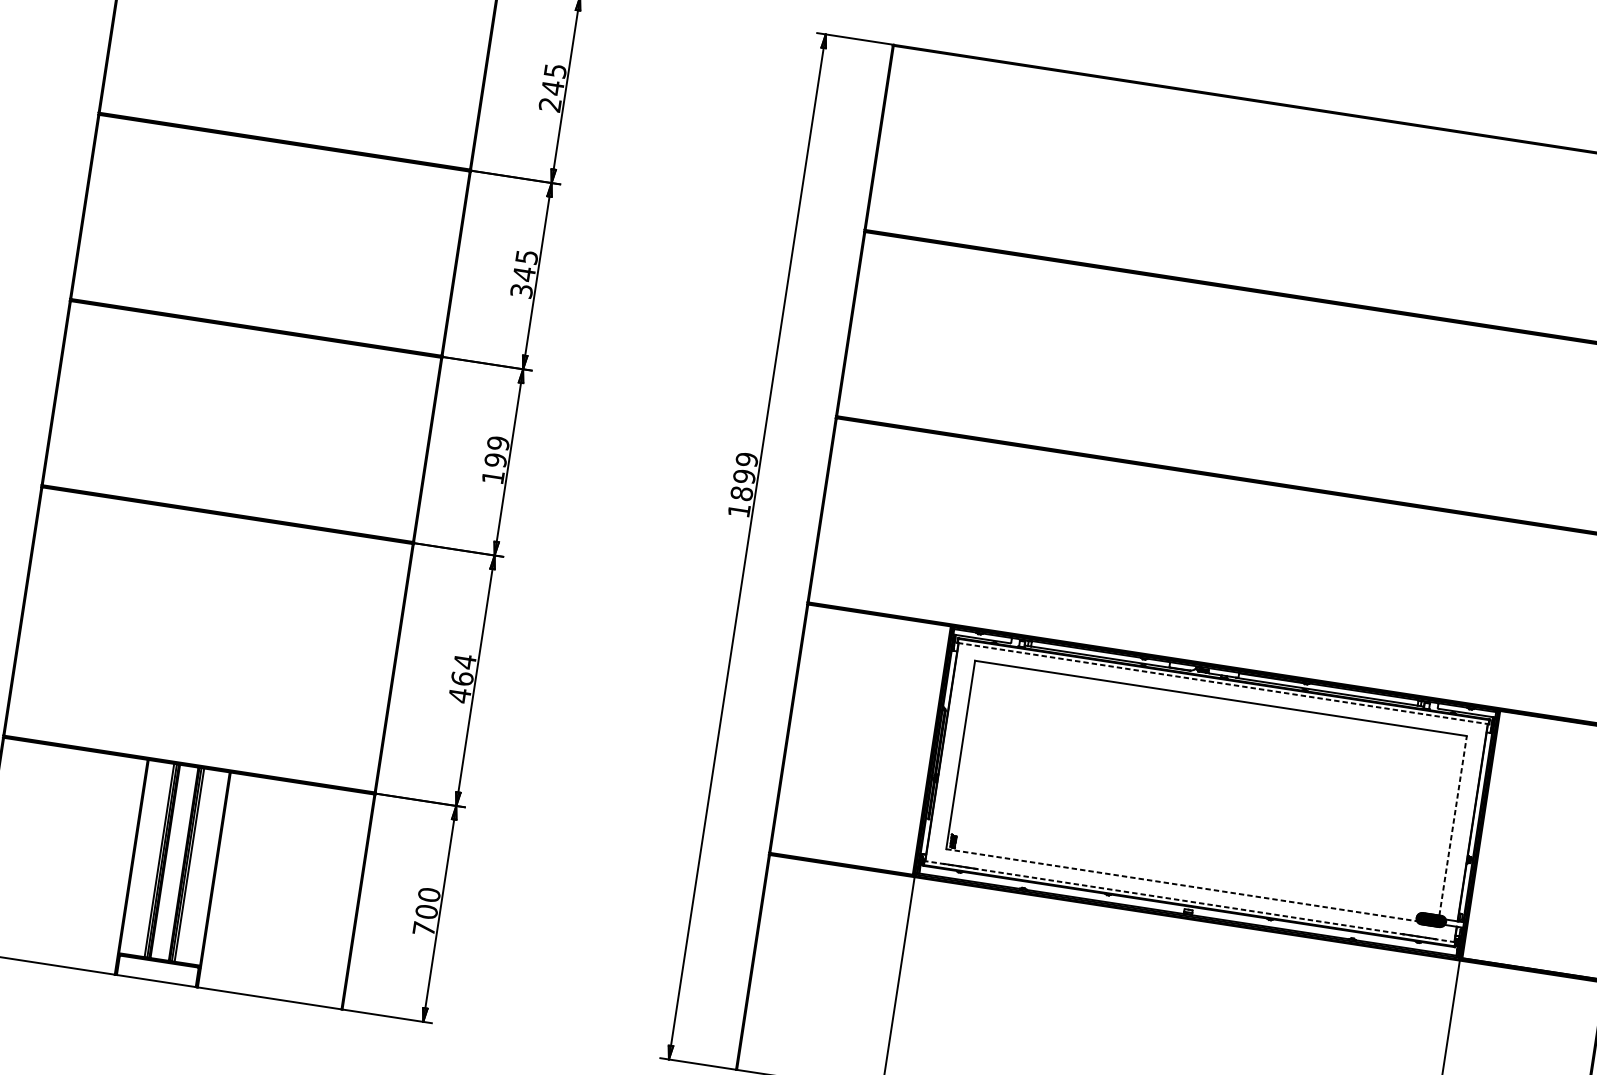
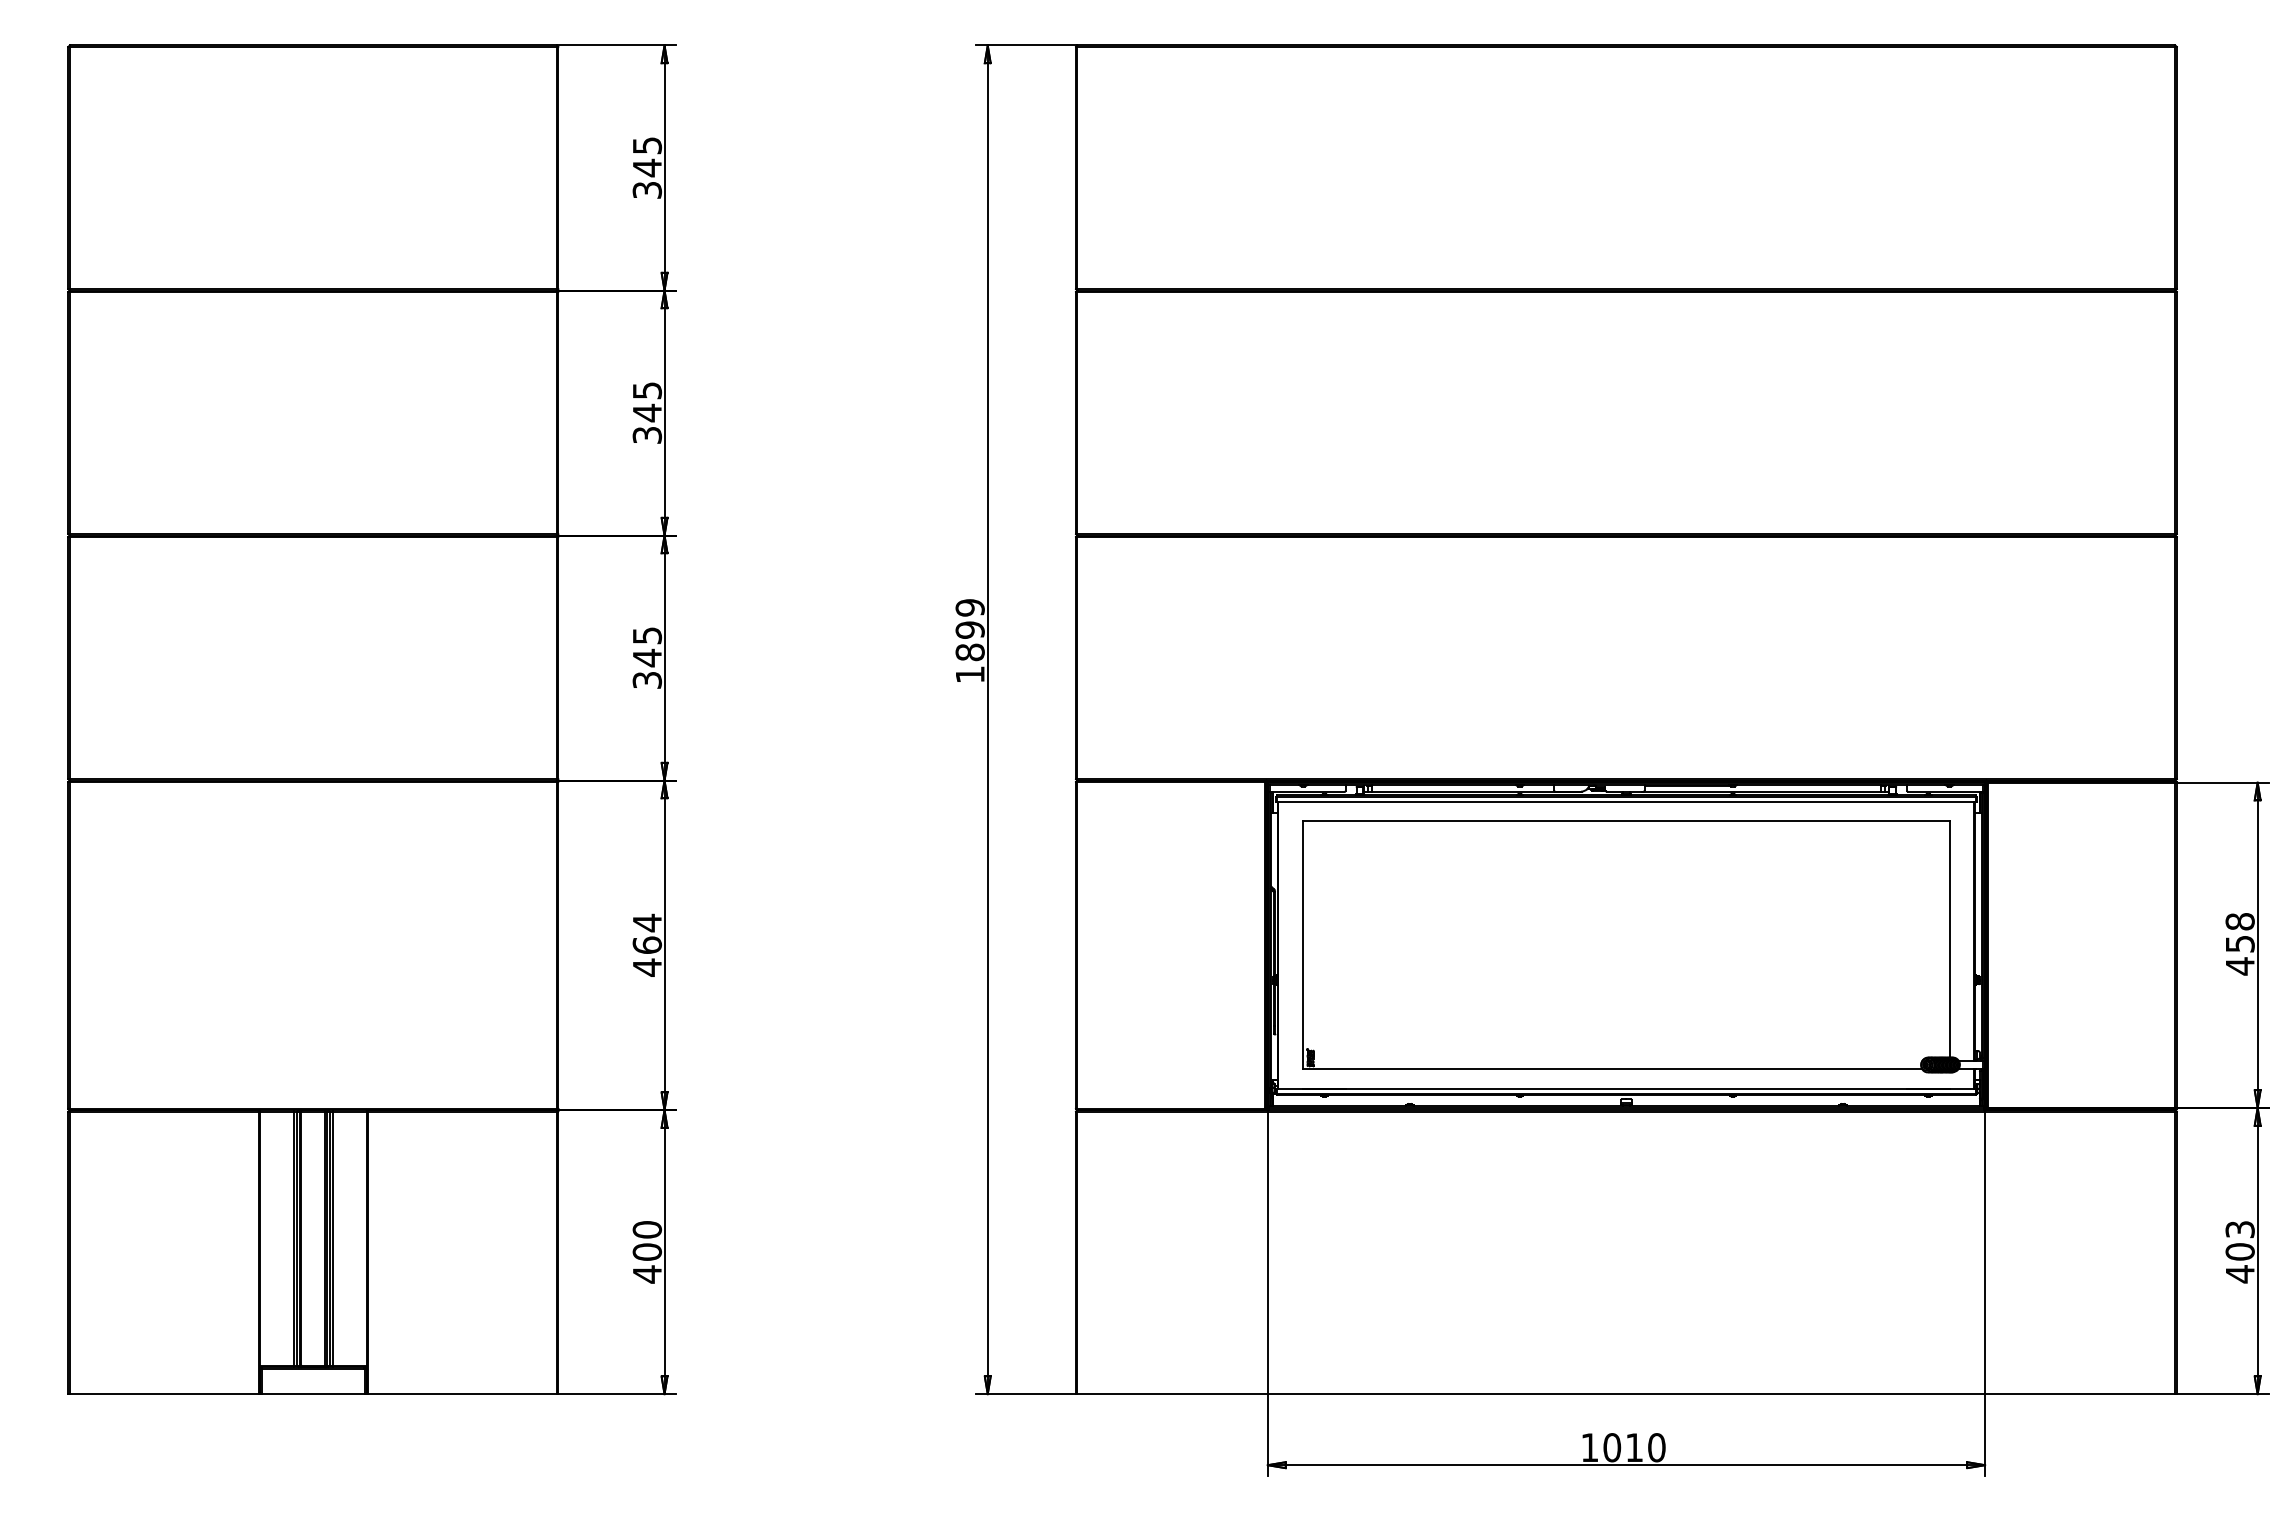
text: (550, 105) -> (647, 190), 245 -> 345
text: (495, 459) -> (647, 657), 199 -> 345
line: (1223, 683) -> (1626, 801), dashed -> solid
line: (1452, 825) -> (1949, 939), dashed -> solid
line: (1181, 885) -> (1612, 1069), dashed -> solid
line: (1189, 901) -> (1625, 1088), dashed -> solid
text: (424, 928) -> (647, 1274), 700 -> 400

